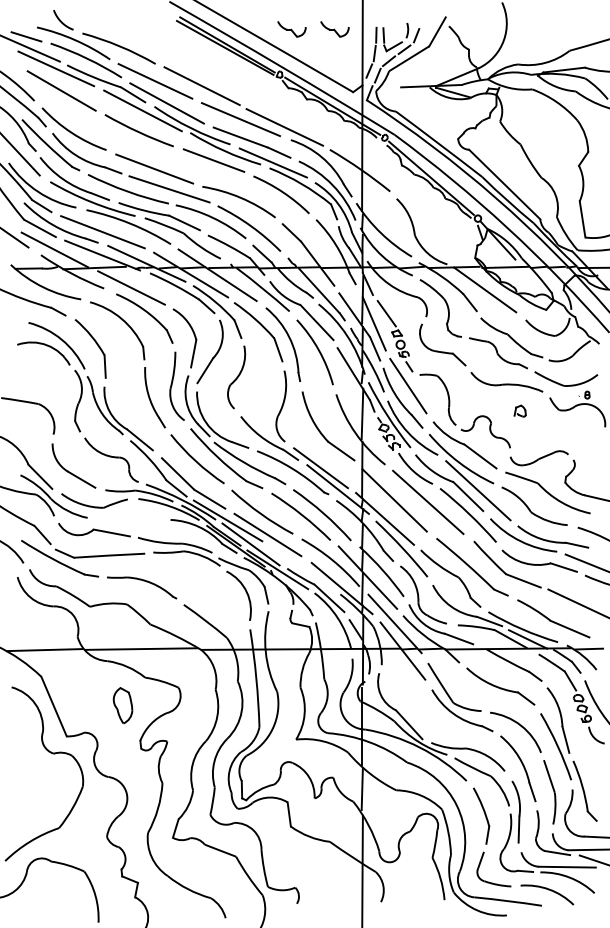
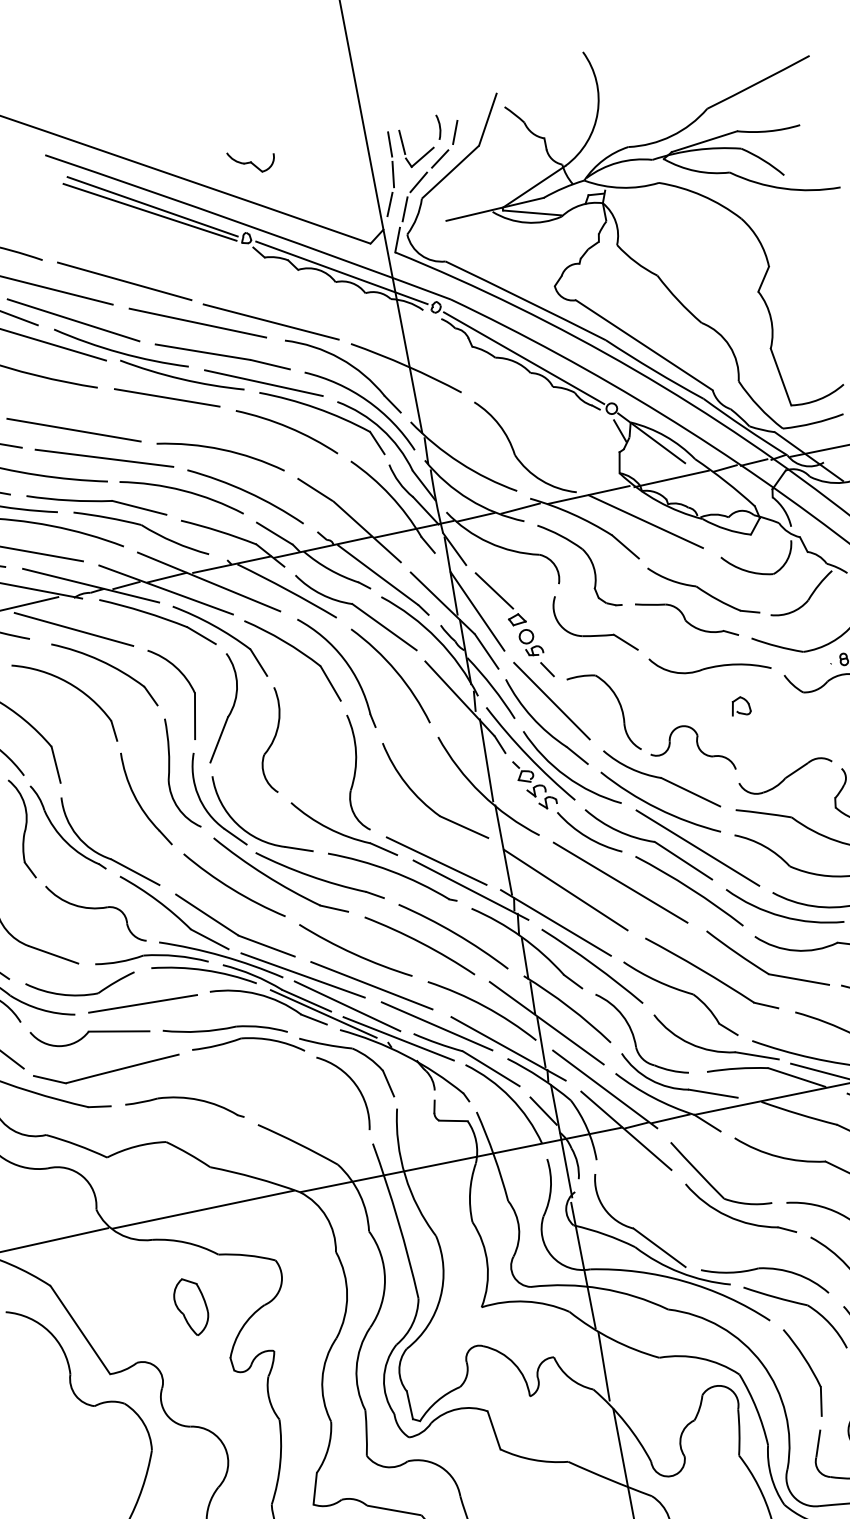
part: (334, 29) -> (320, 148), removed
line: (129, 519) -> (143, 1004), added
line: (301, 566) -> (435, 1026), added

